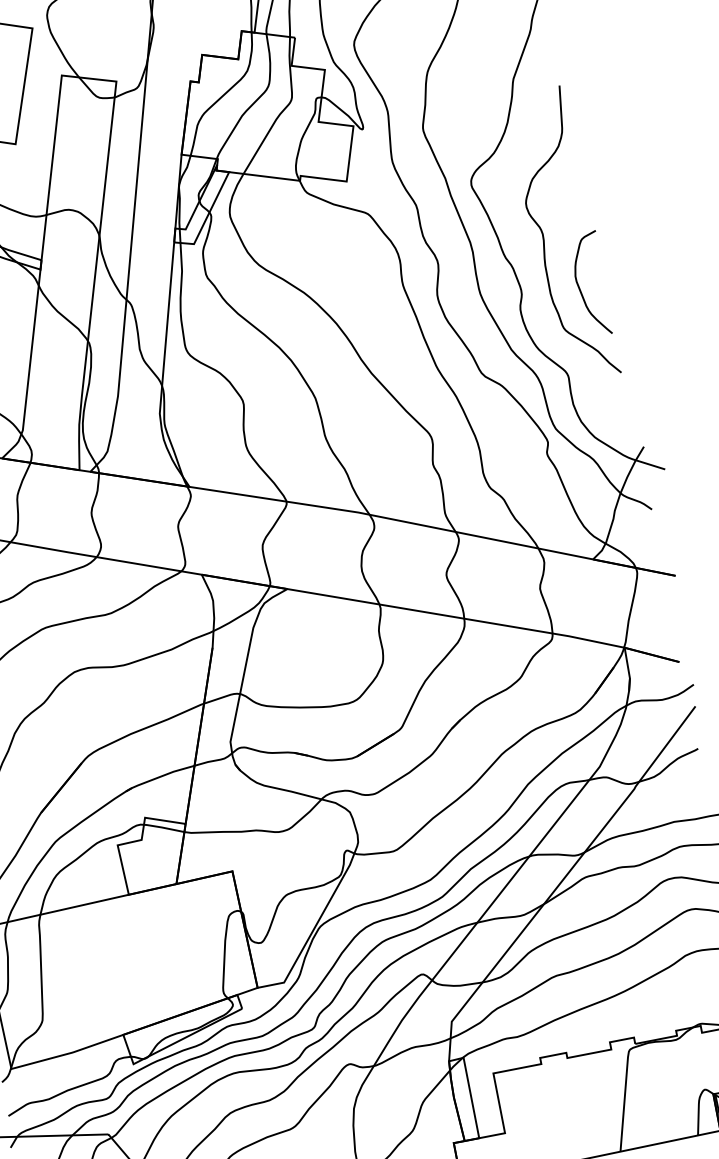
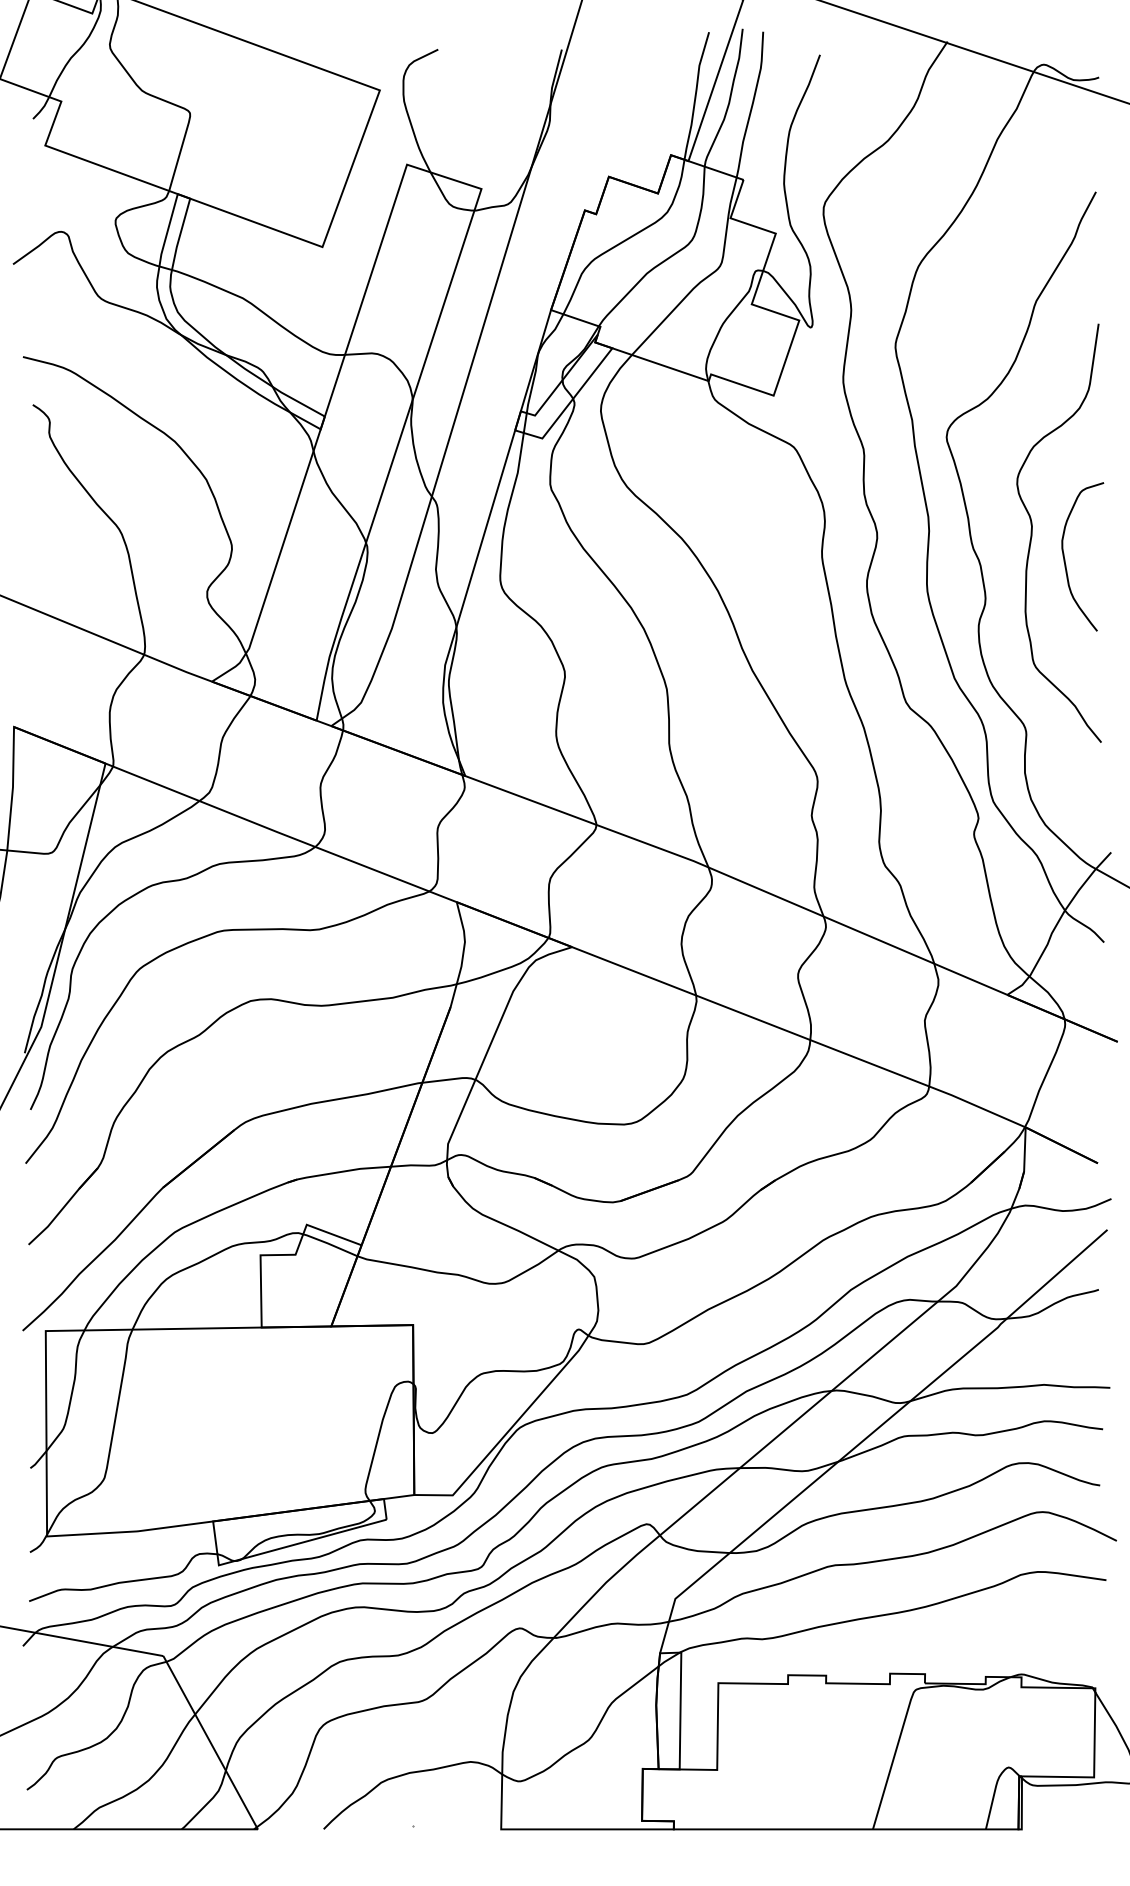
curve: (580, 288) -> (1065, 559), moved

